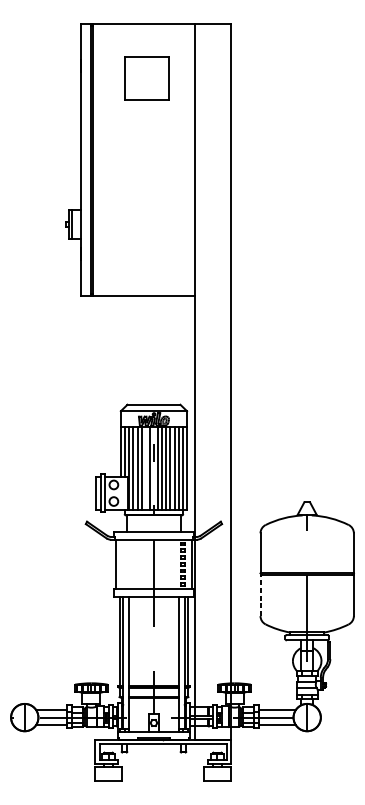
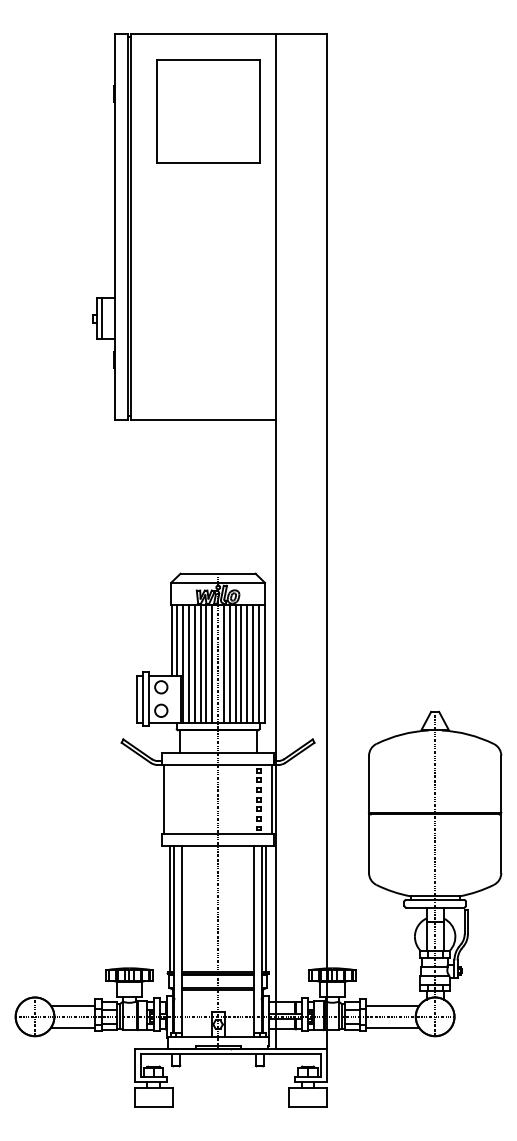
part: (147, 78) -> (208, 111), size x1.67
line: (145, 468) -> (206, 663), added
line: (260, 595) -> (369, 843), dashed -> solid

